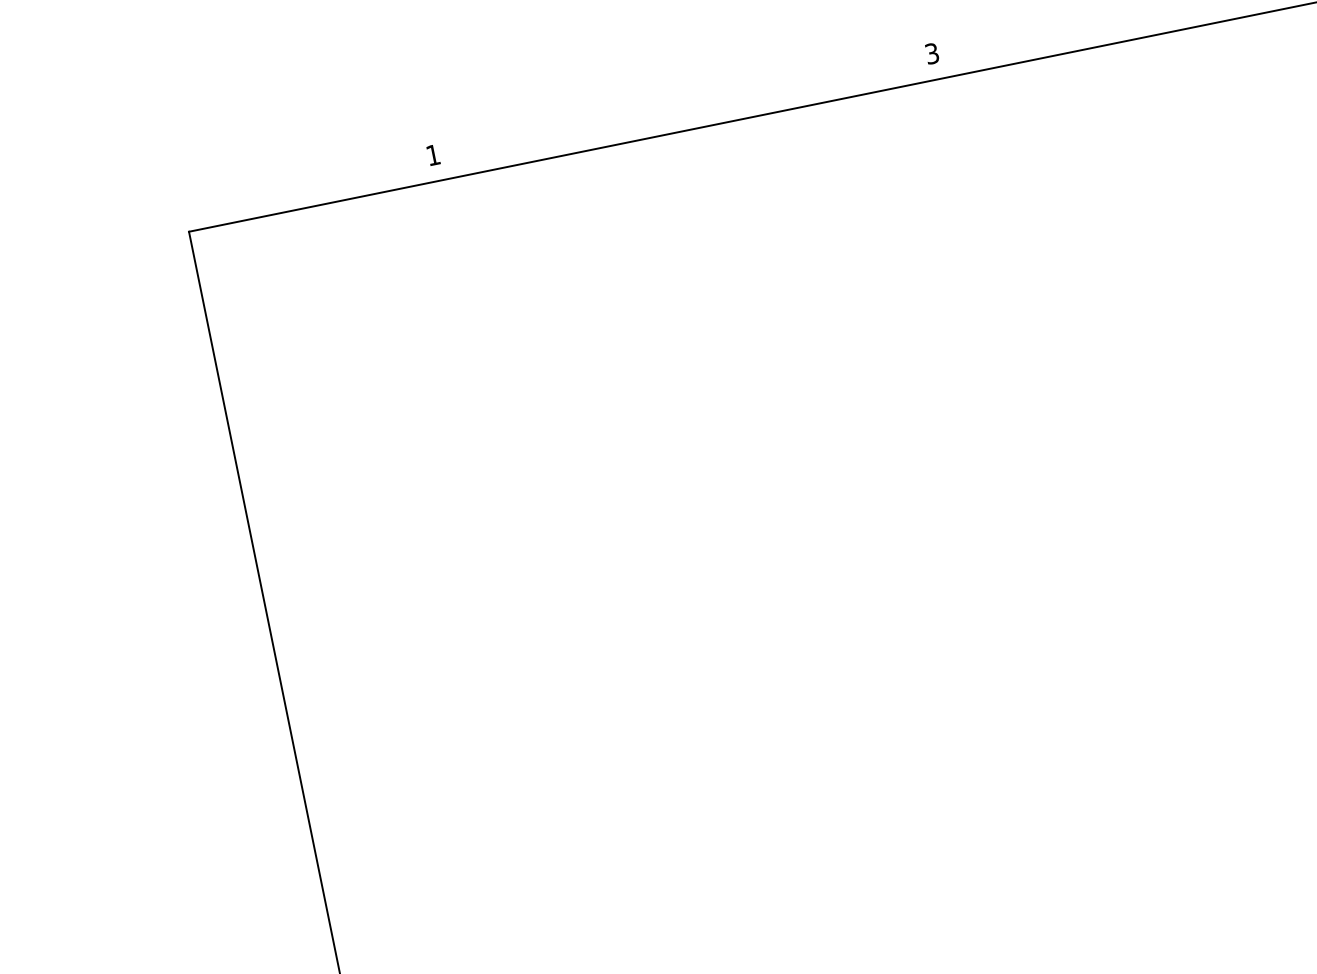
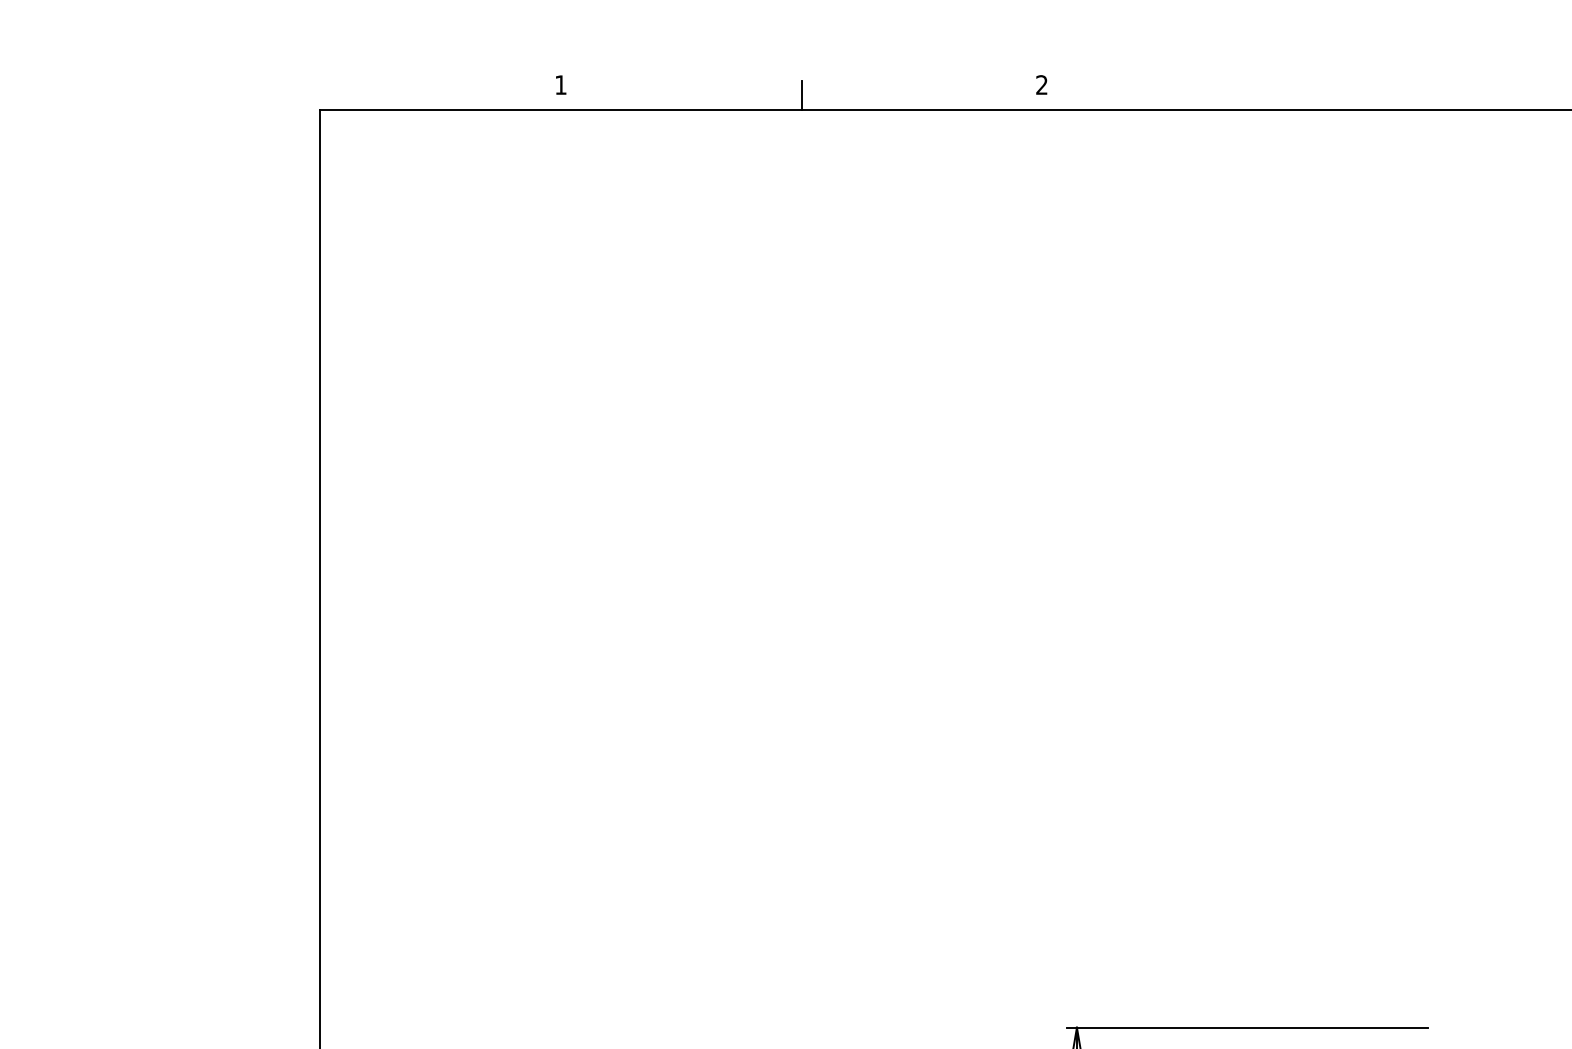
text: (931, 54) -> (1041, 85), 3 -> 2
line: (684, 114) -> (801, 94), added

